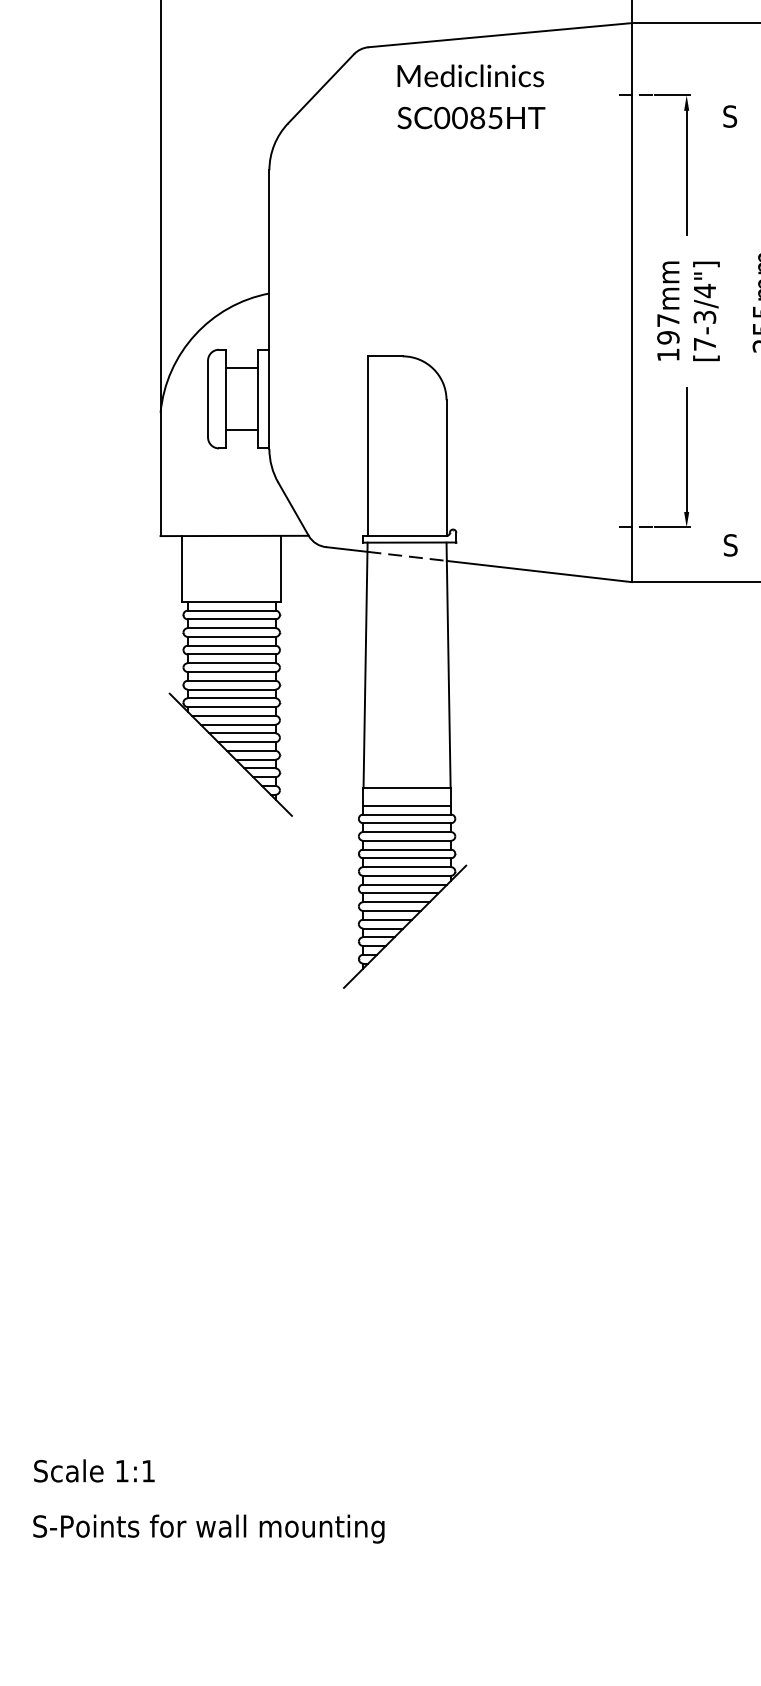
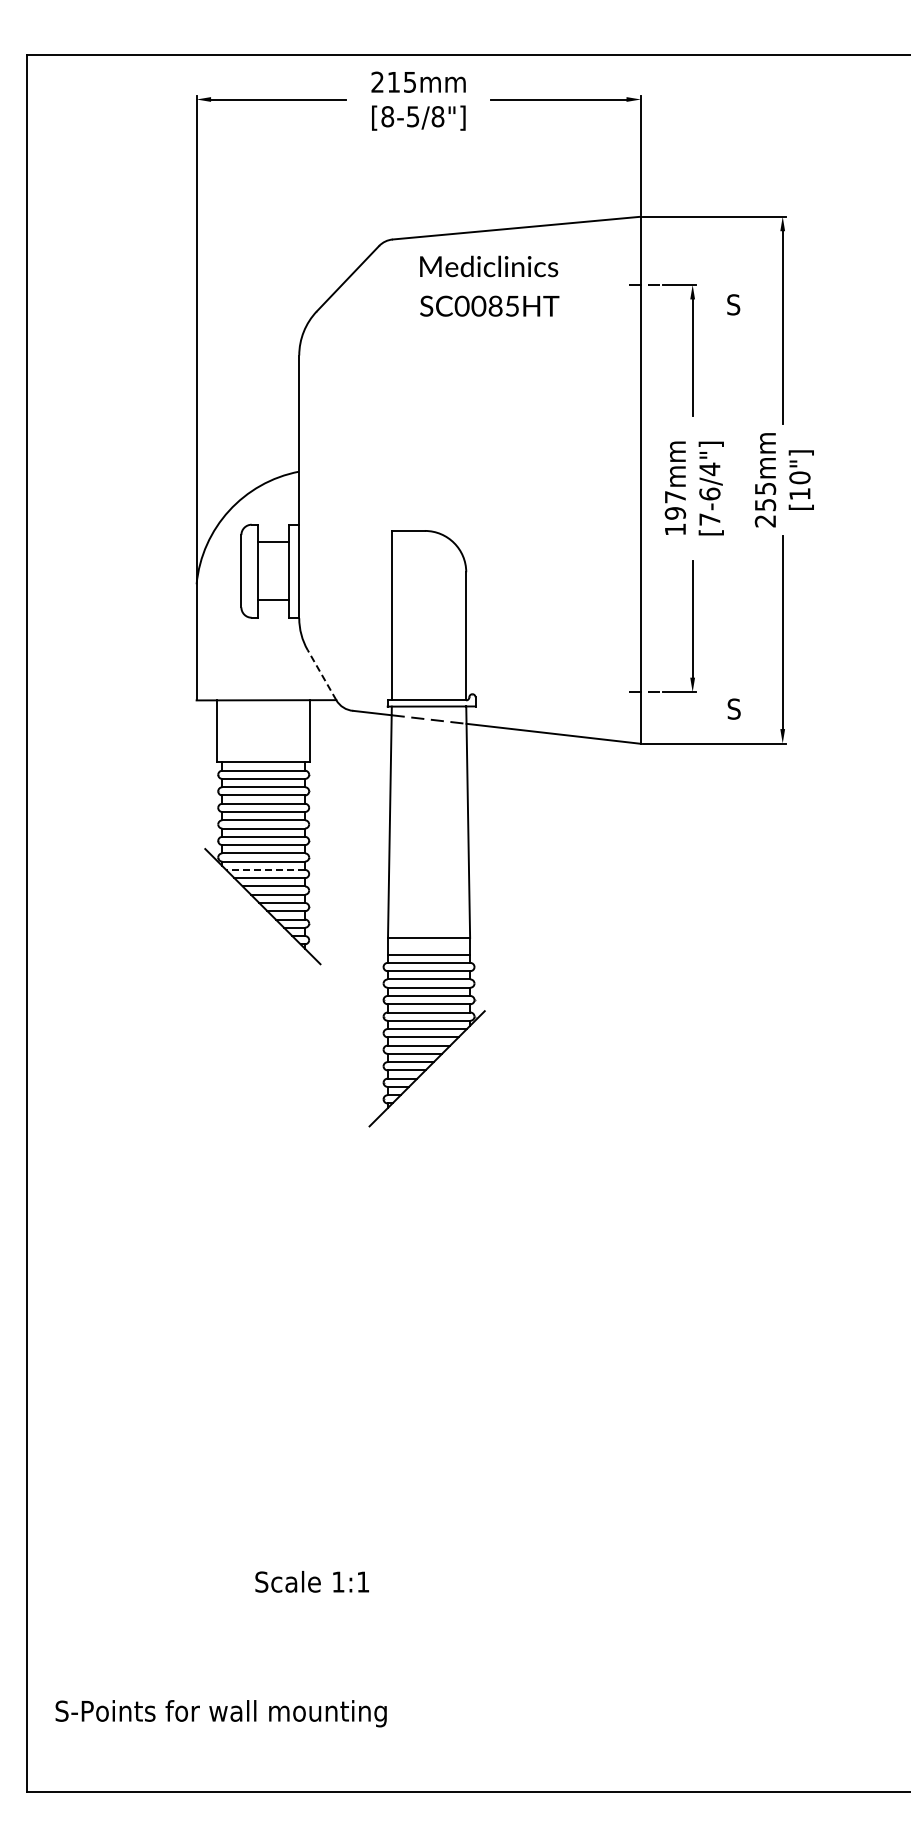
text: (704, 316) -> (709, 493), [7-3/4"] -> [7-6/4"]
line: (294, 509) -> (322, 675), solid -> dashed
line: (233, 715) -> (265, 869), solid -> dashed
text: (93, 1470) -> (311, 1581), moved
text: (208, 1528) -> (220, 1713), moved

